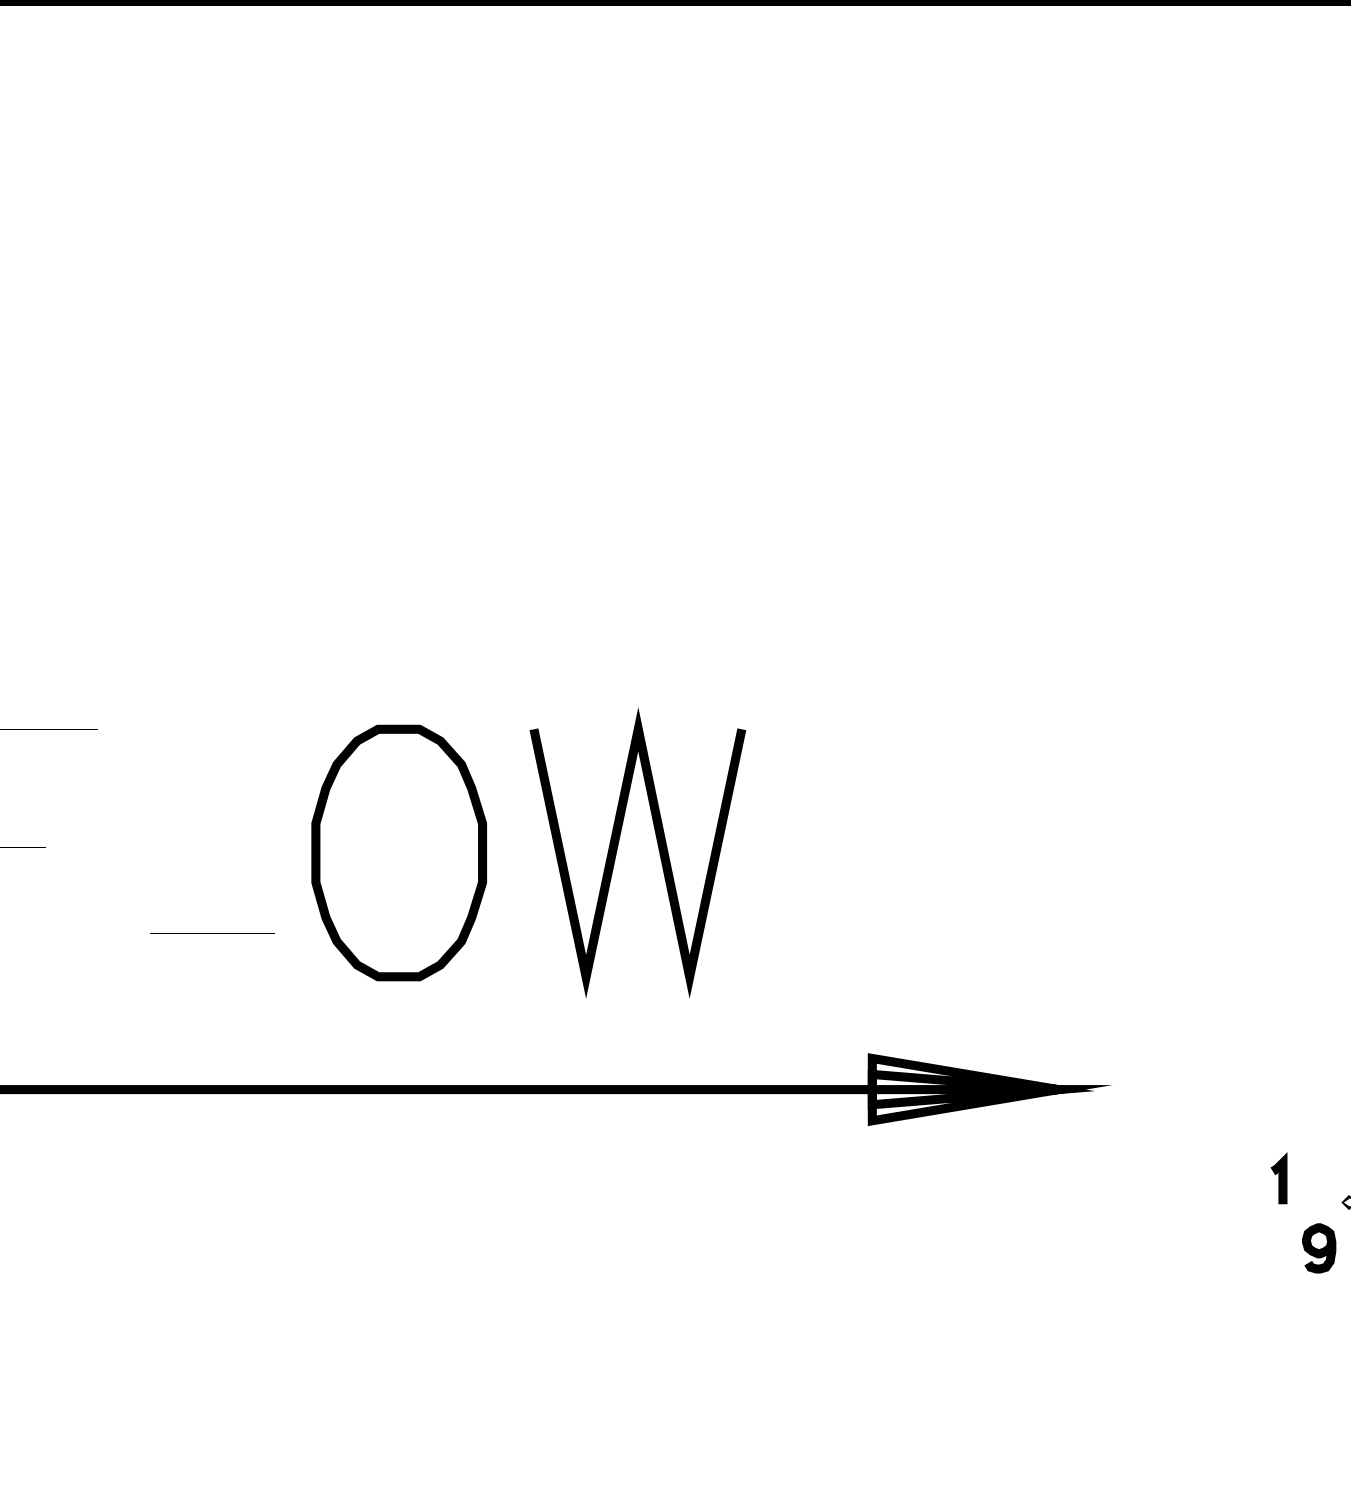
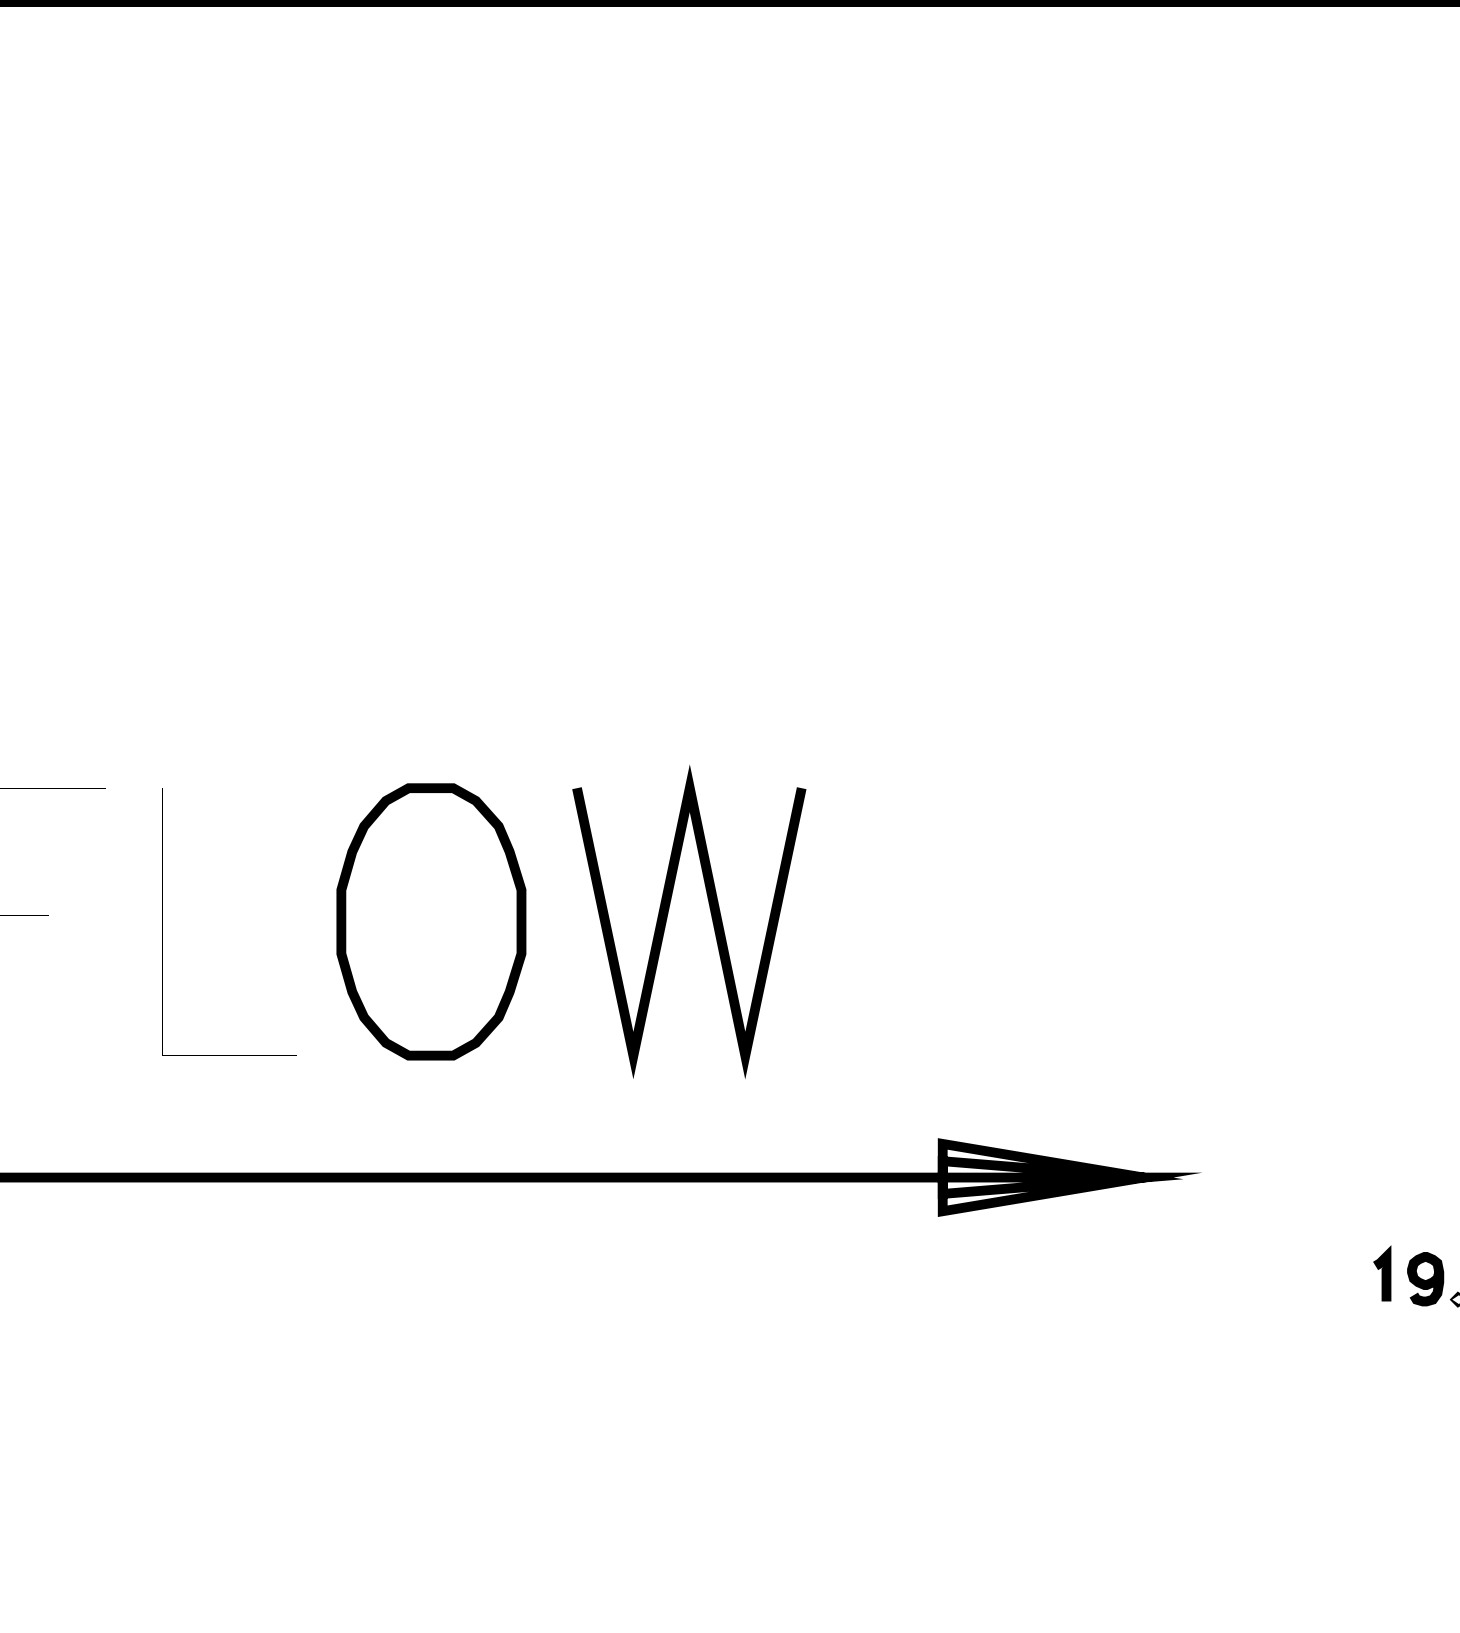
line: (150, 809) -> (162, 921), moved
curve: (1318, 1248) -> (1424, 1279), moved

